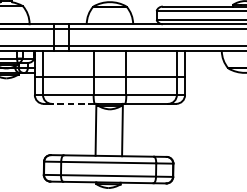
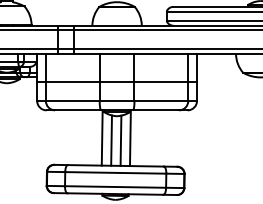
line: (72, 103) -> (77, 110), dashed -> solid
line: (104, 132) -> (111, 140), added
line: (113, 132) -> (120, 140), added

